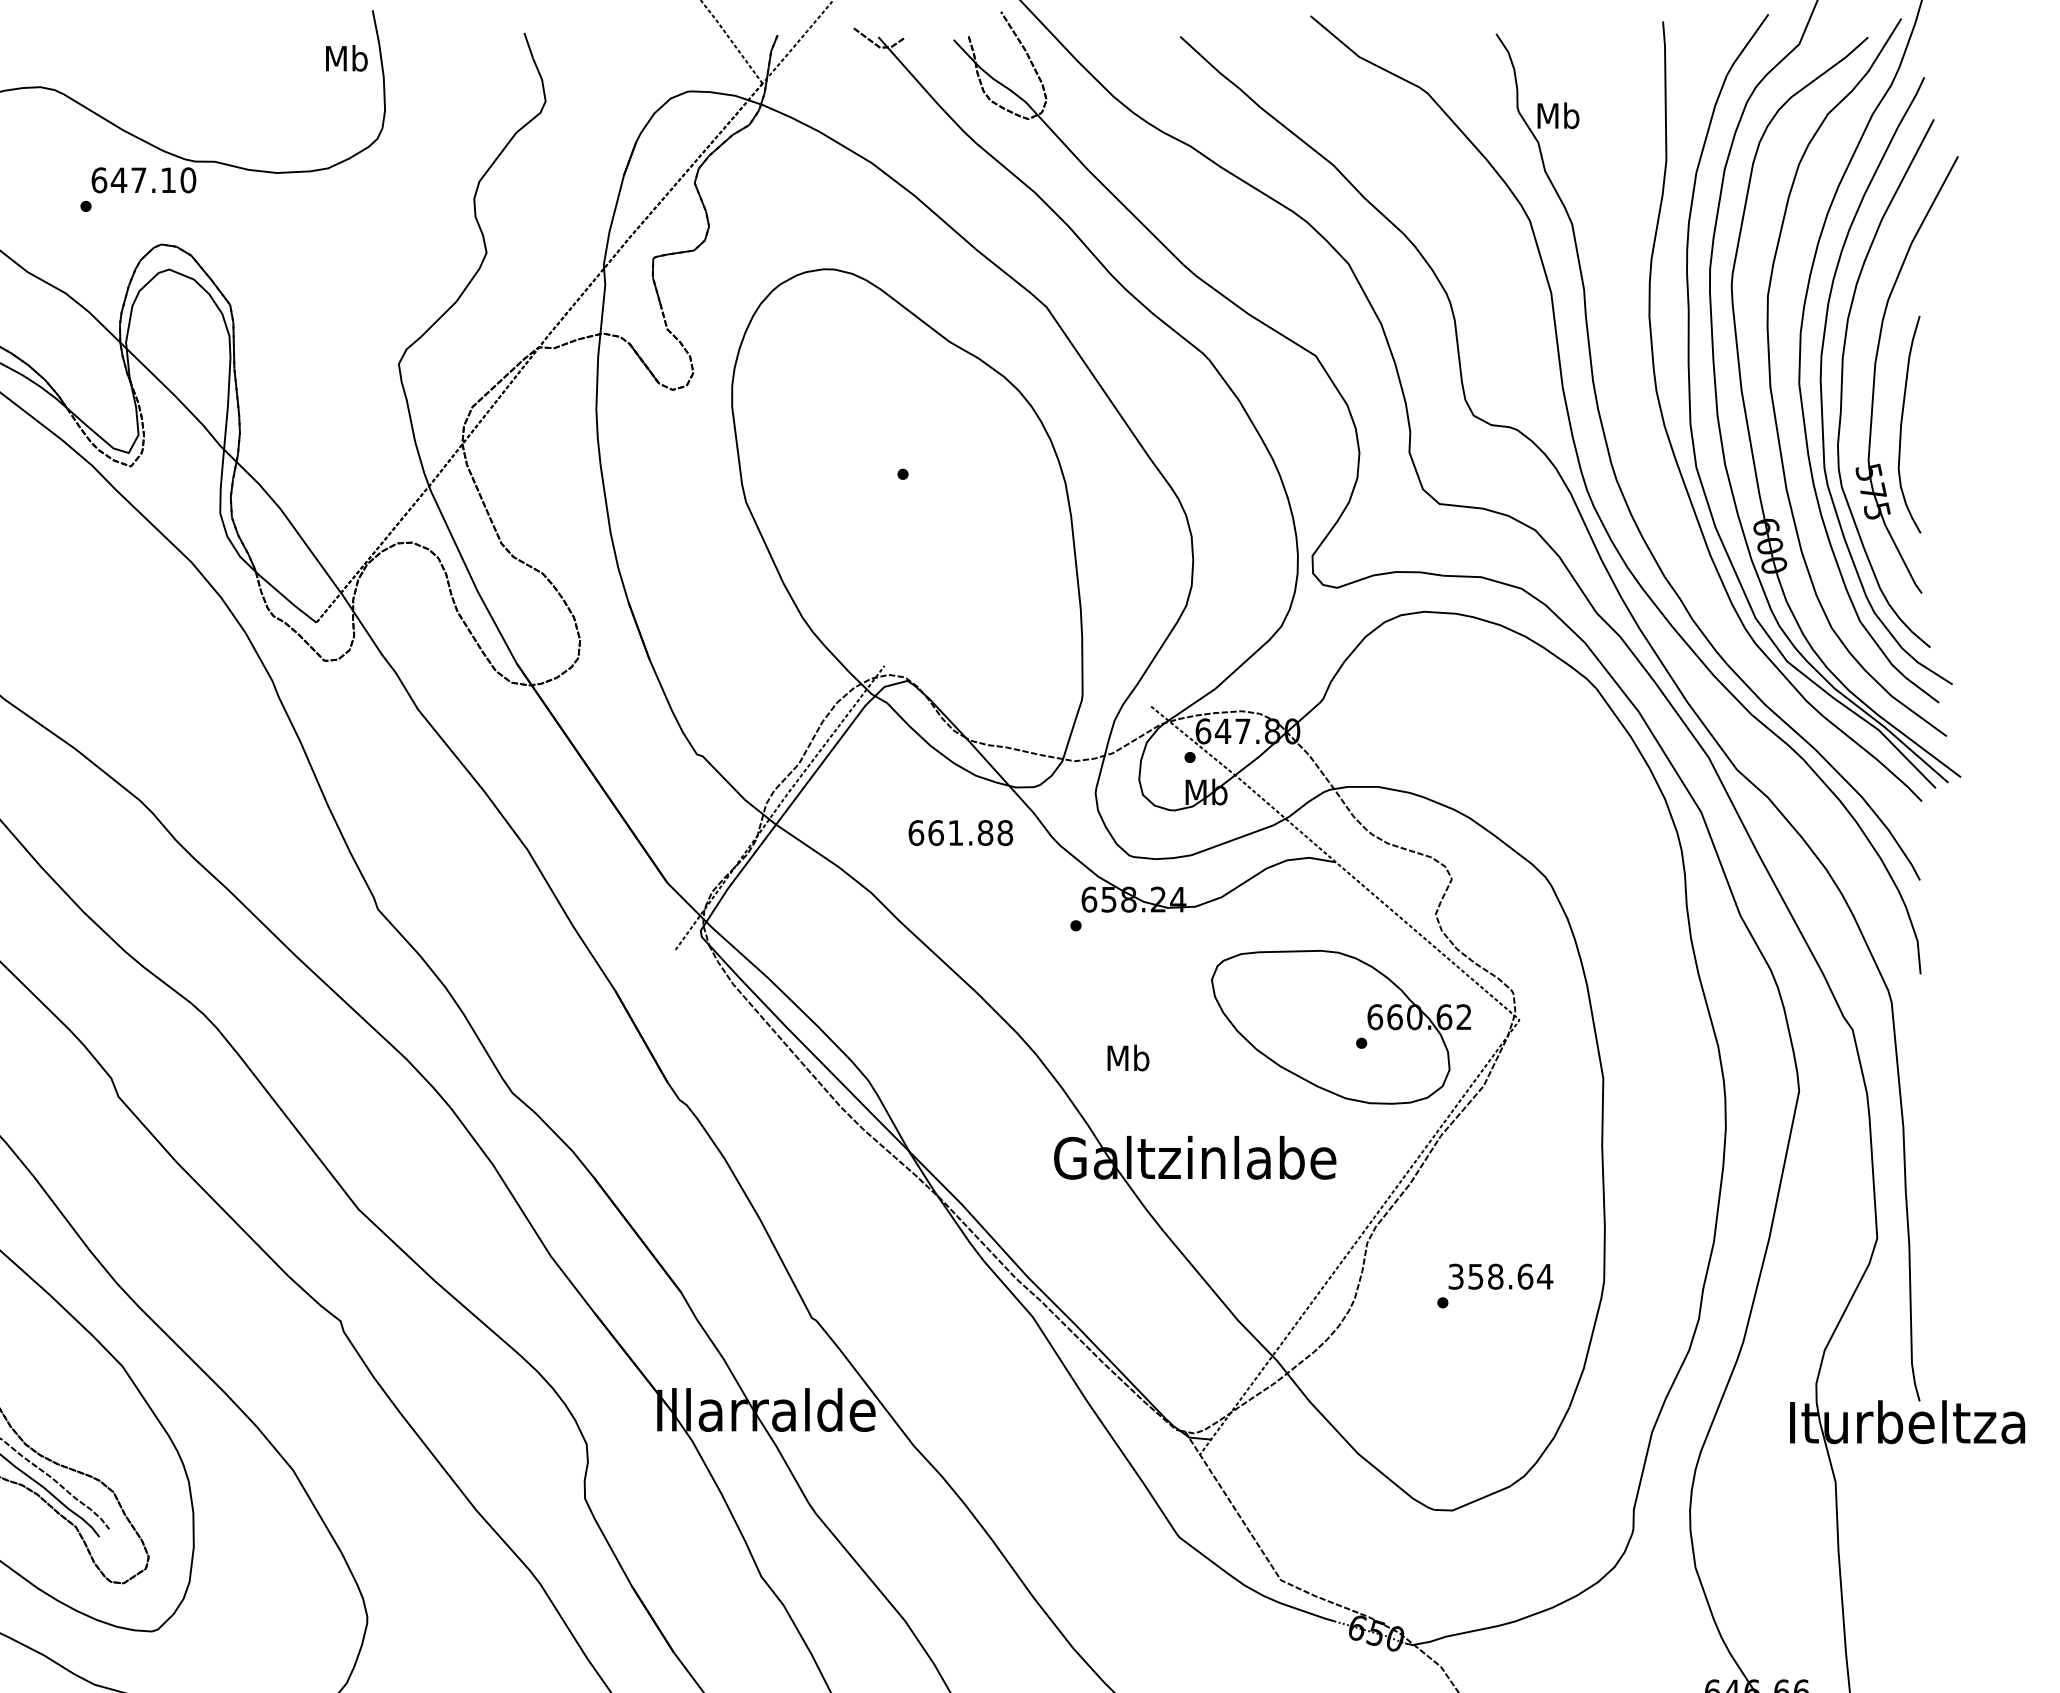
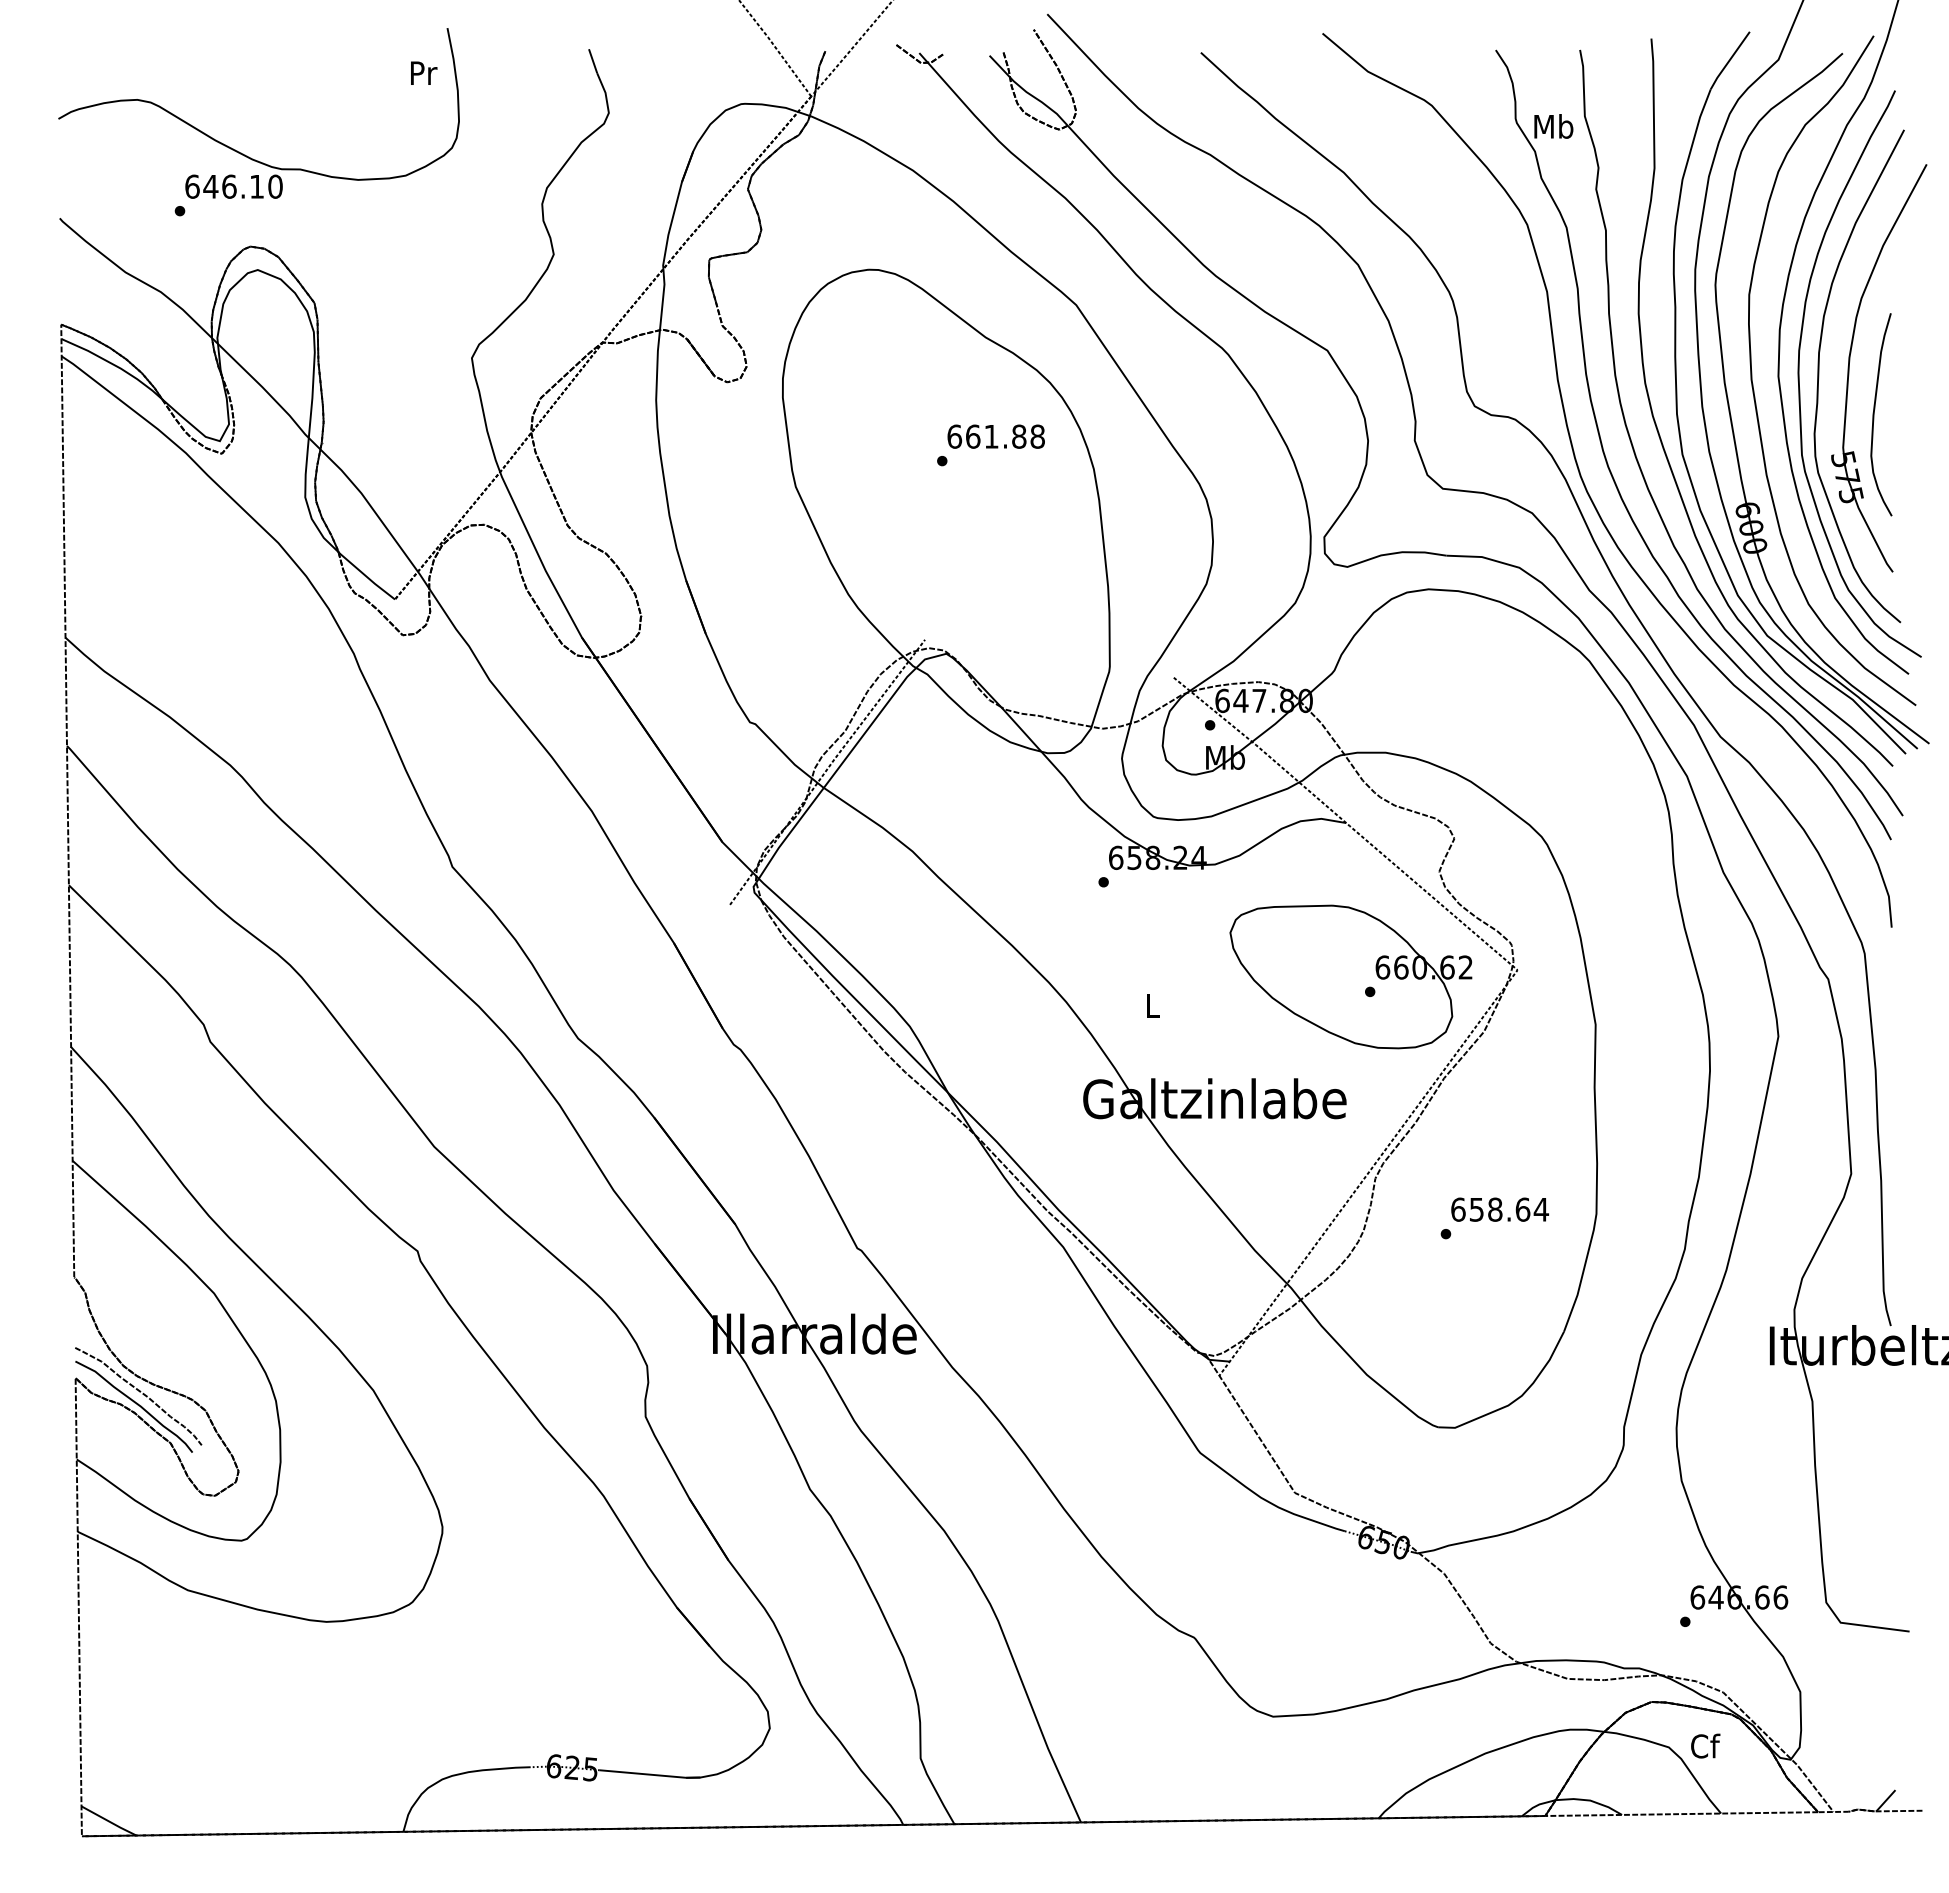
text: (346, 57) -> (423, 72), Mb -> Pr
text: (139, 180) -> (229, 186), 647.10 -> 646.10
curve: (1654, 487) -> (1643, 473), added
text: (960, 832) -> (995, 436), moved
text: (1128, 1057) -> (1152, 1005), Mb -> L
text: (1456, 1276) -> (1458, 1209), 358.64 -> 658.64

